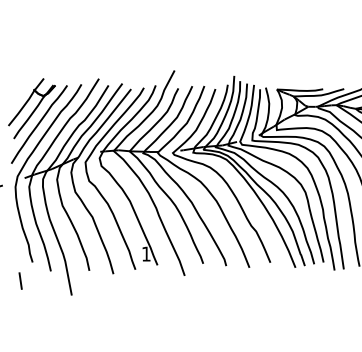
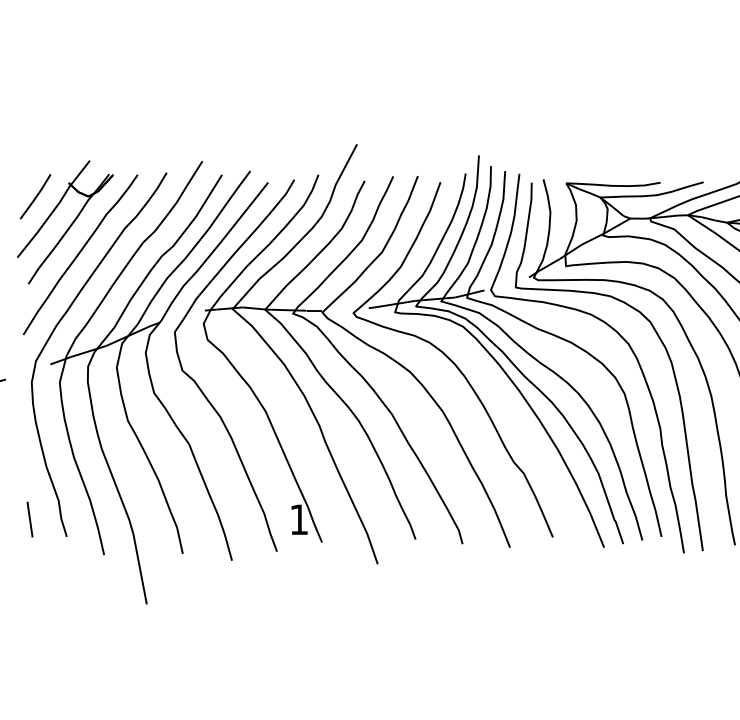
line: (17, 96) -> (35, 197), added
line: (20, 280) -> (29, 518), moved

